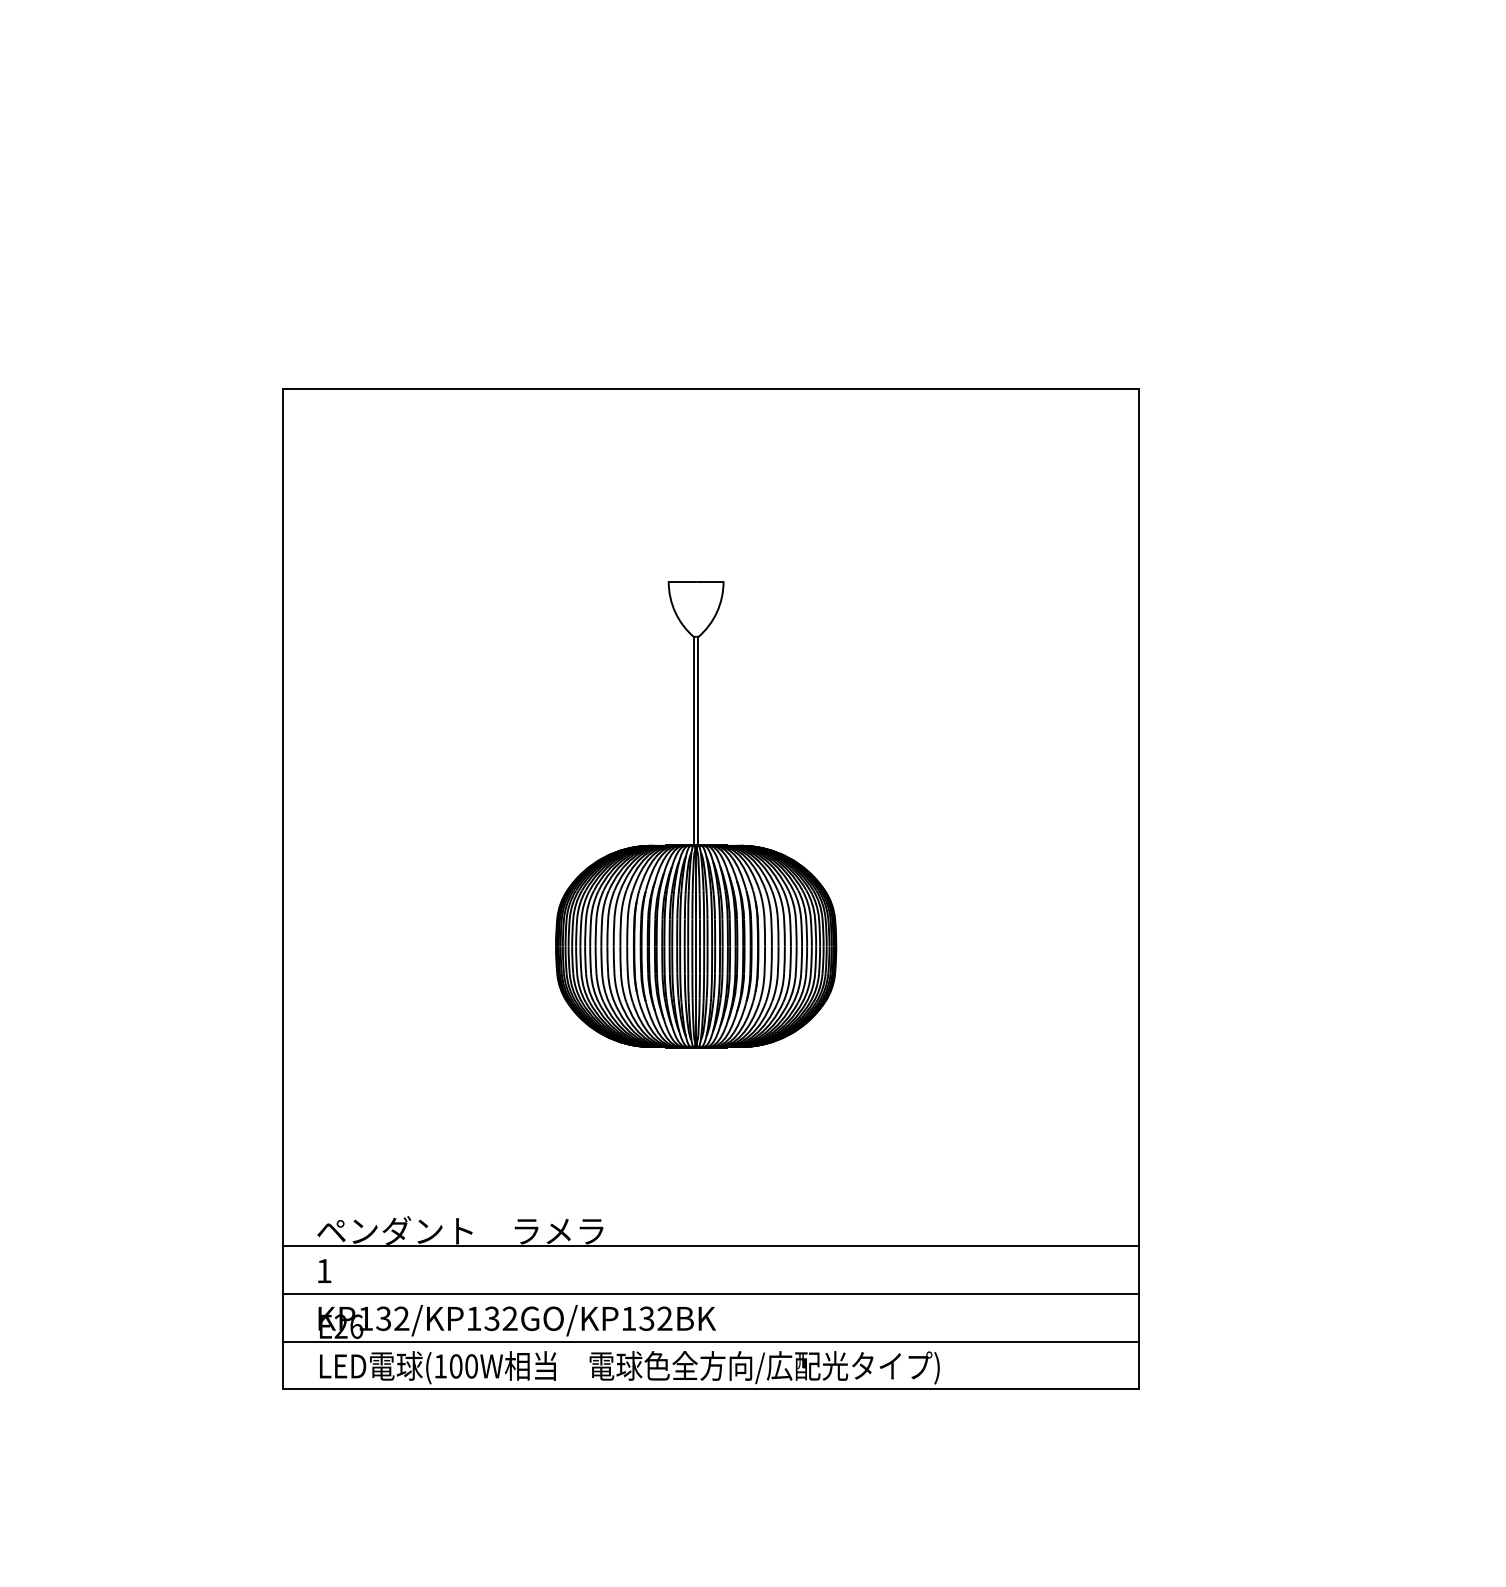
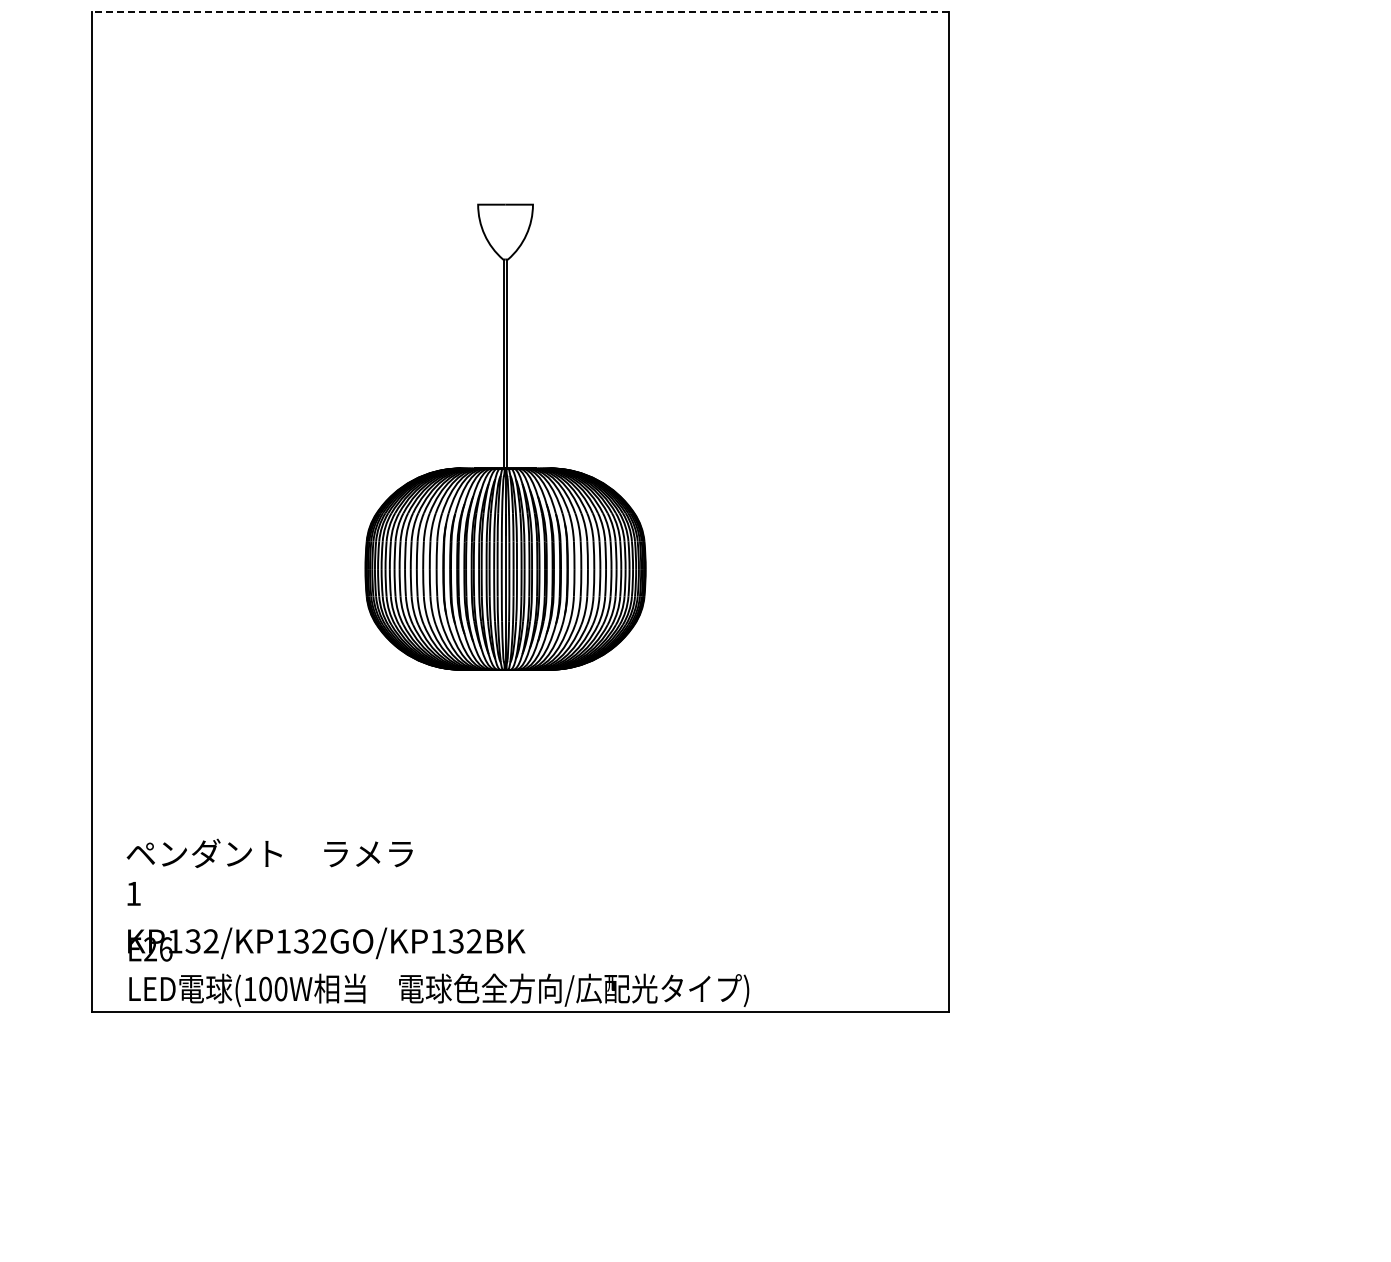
line: (710, 389) -> (519, 12), solid -> dashed
line: (710, 1246) -> (519, 869), removed
line: (710, 1293) -> (519, 916), removed
line: (710, 1341) -> (519, 964), removed

